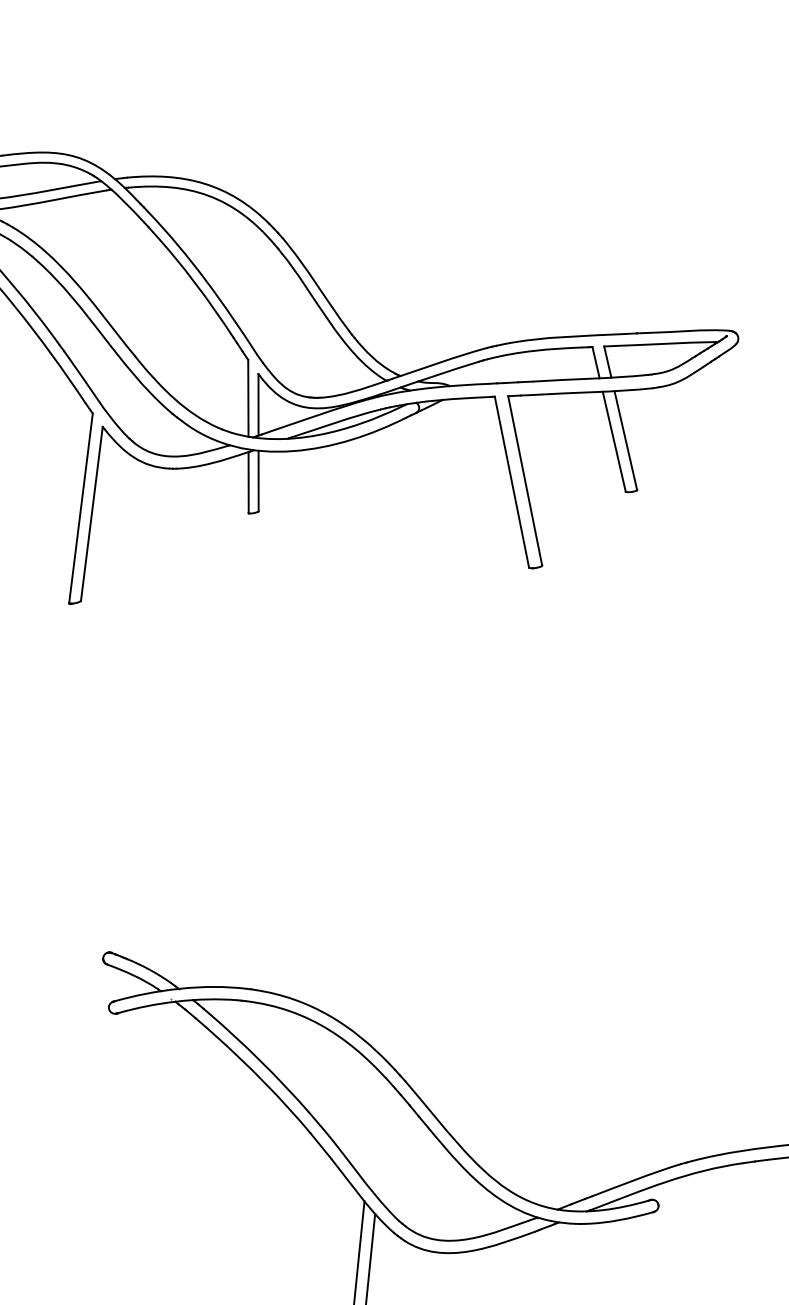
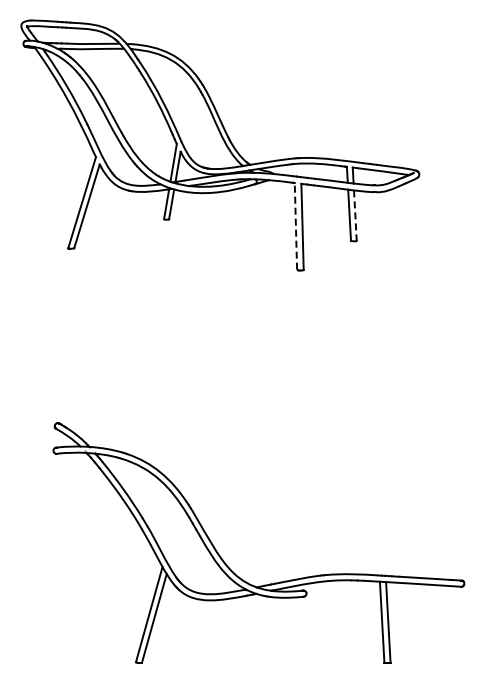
line: (626, 442) -> (355, 216), solid -> dashed
line: (510, 480) -> (295, 225), solid -> dashed

